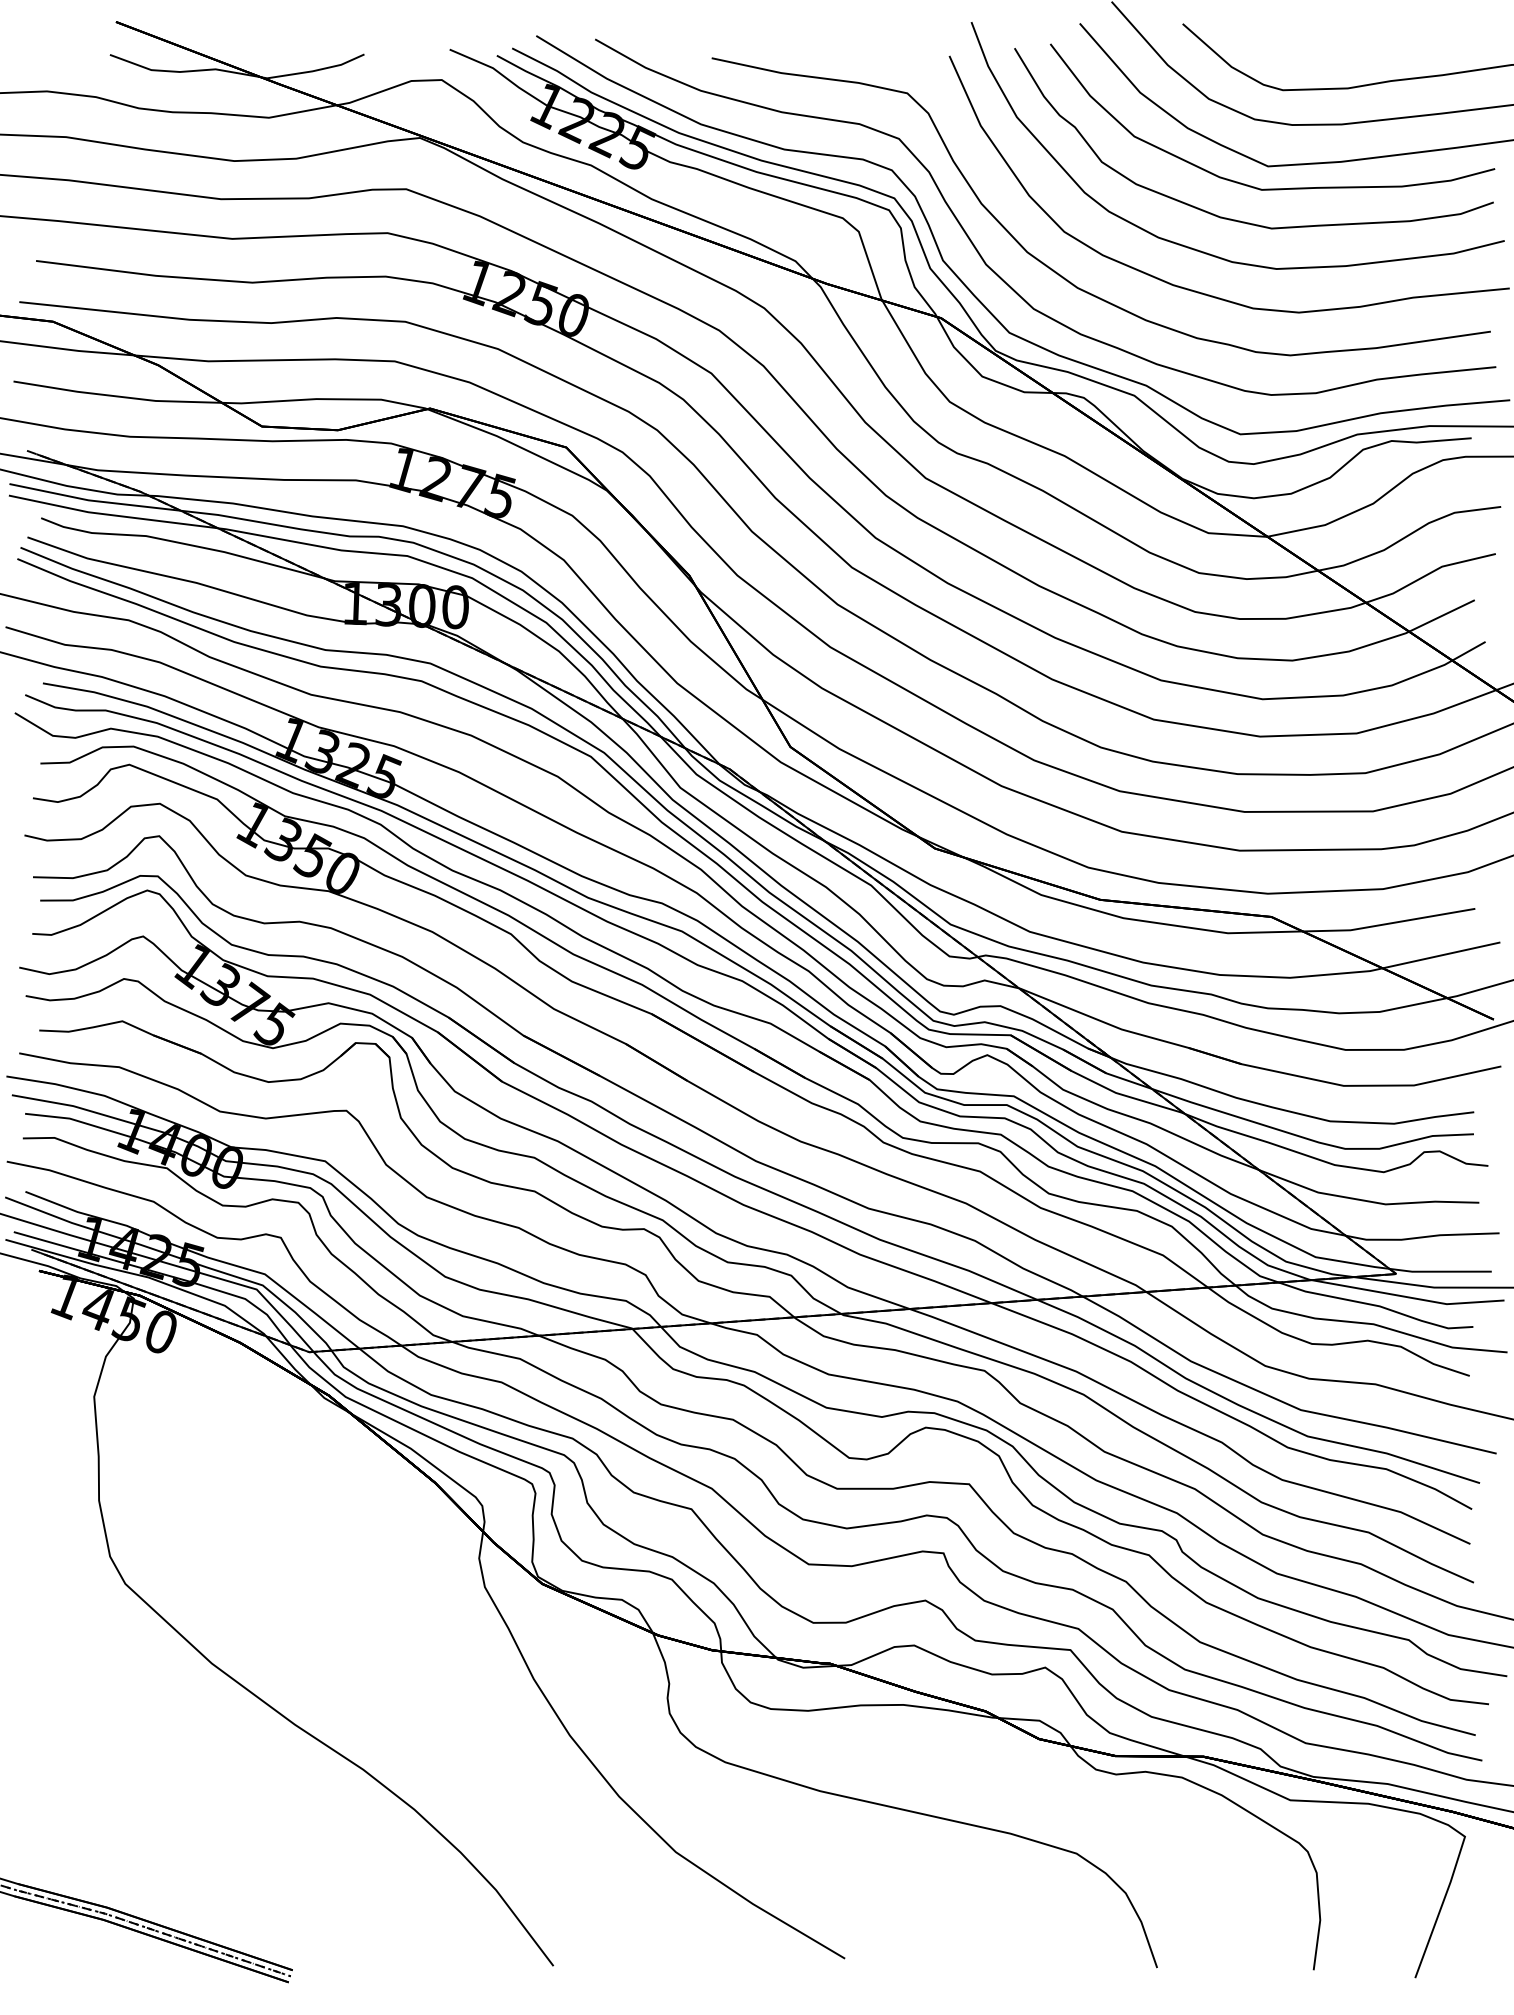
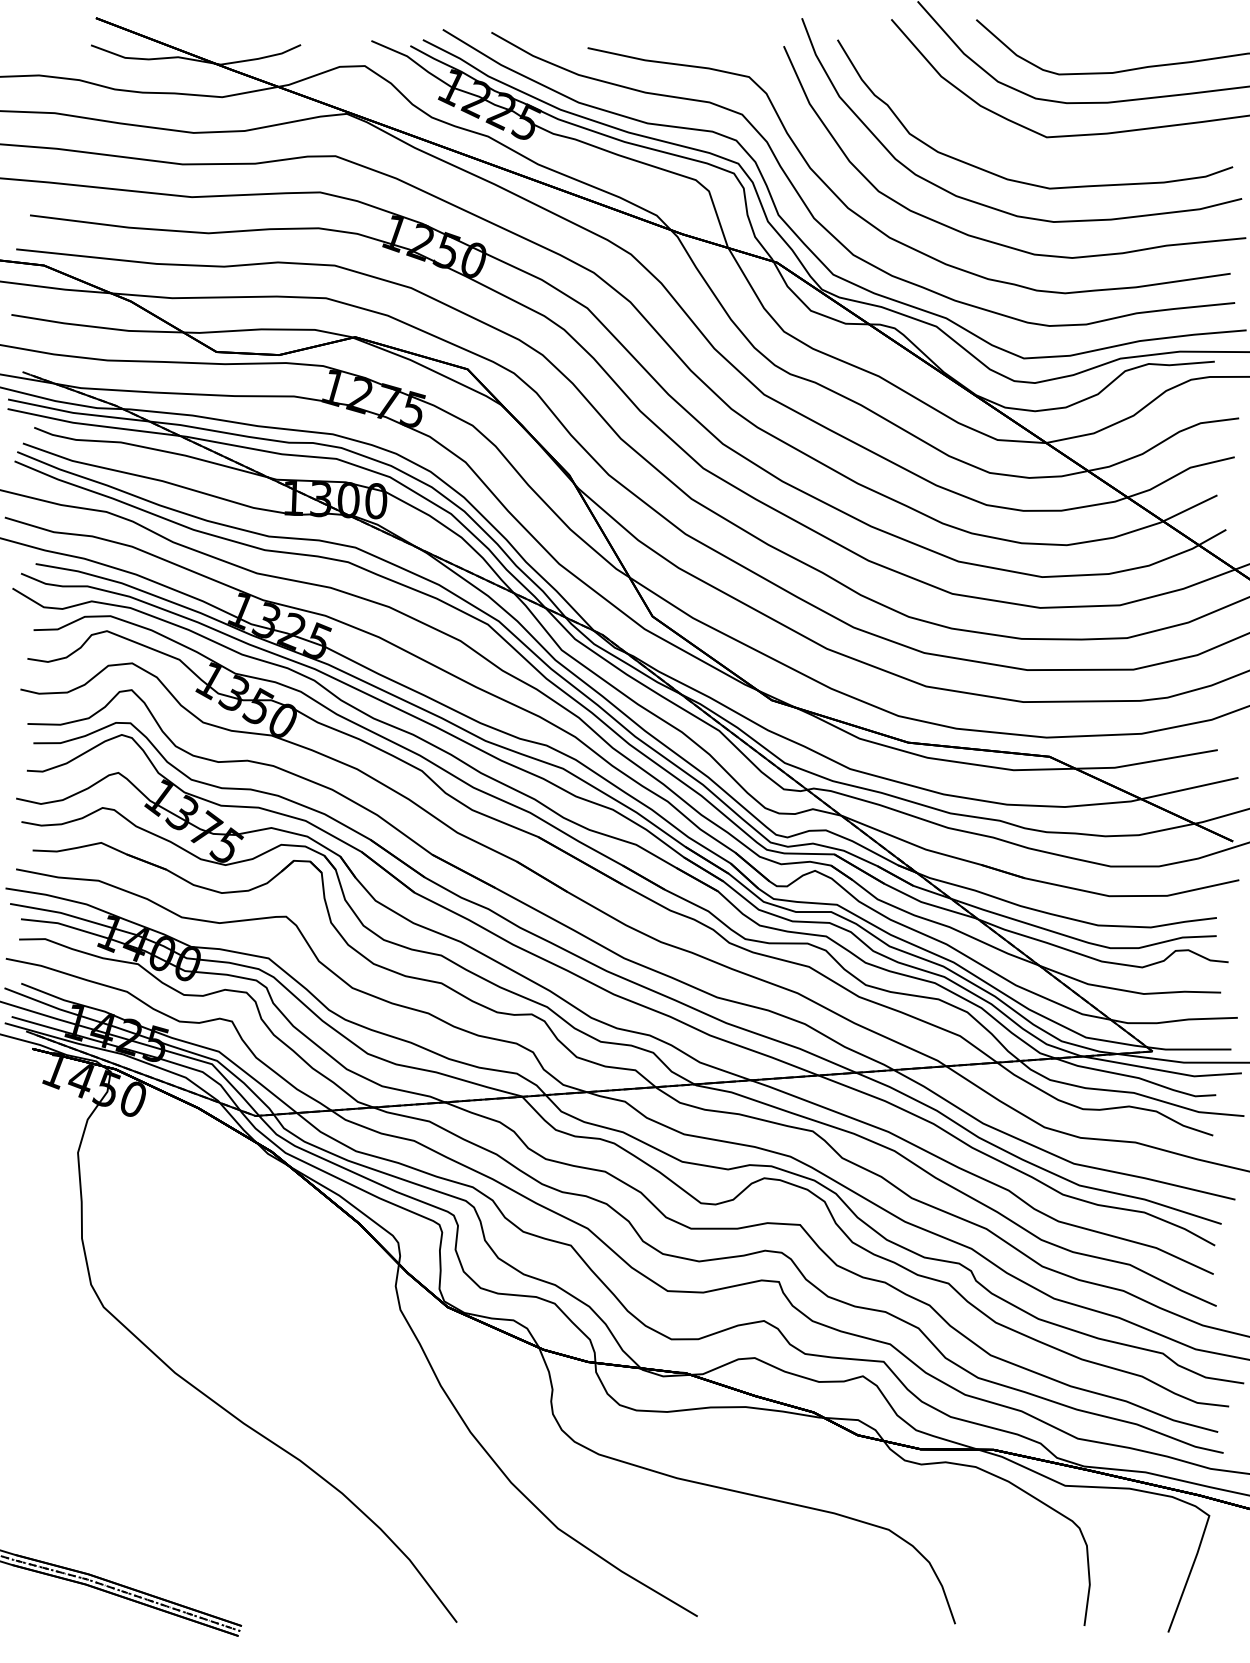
curve: (1272, 188) -> (1050, 155), removed

